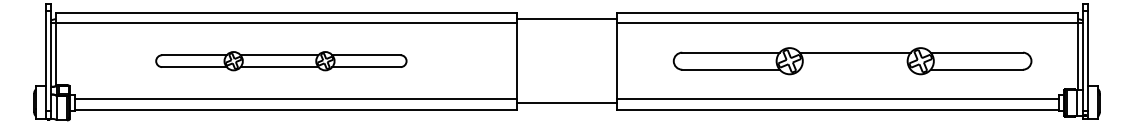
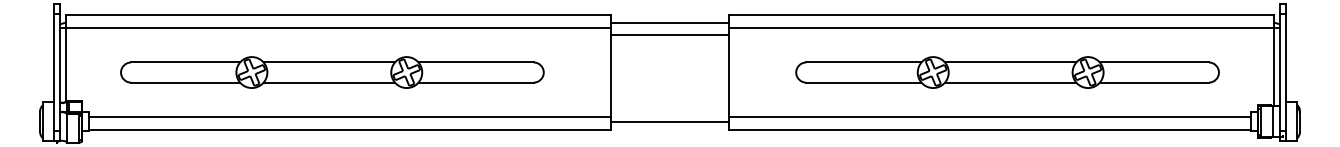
line: (566, 29) -> (669, 35), added
part: (281, 61) -> (332, 72), size x1.43
line: (855, 69) -> (1010, 82), added

